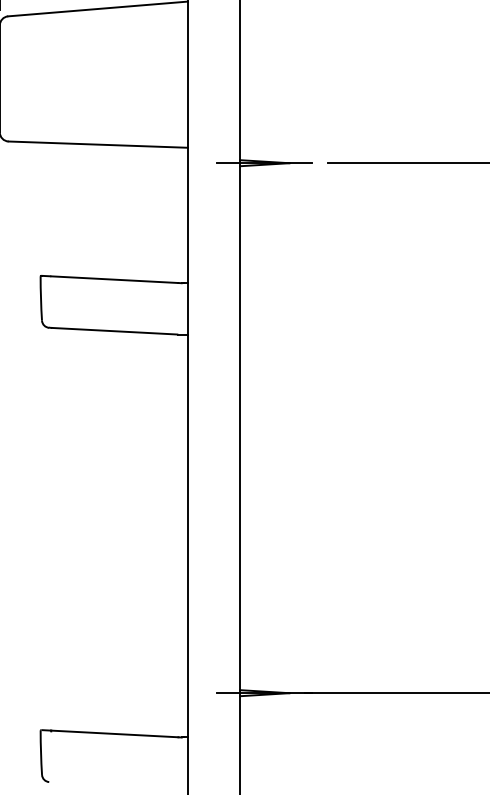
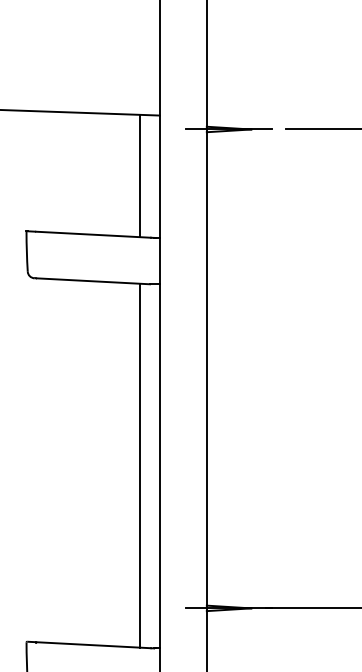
line: (165, 214) -> (139, 175), added
line: (165, 534) -> (139, 464), added

